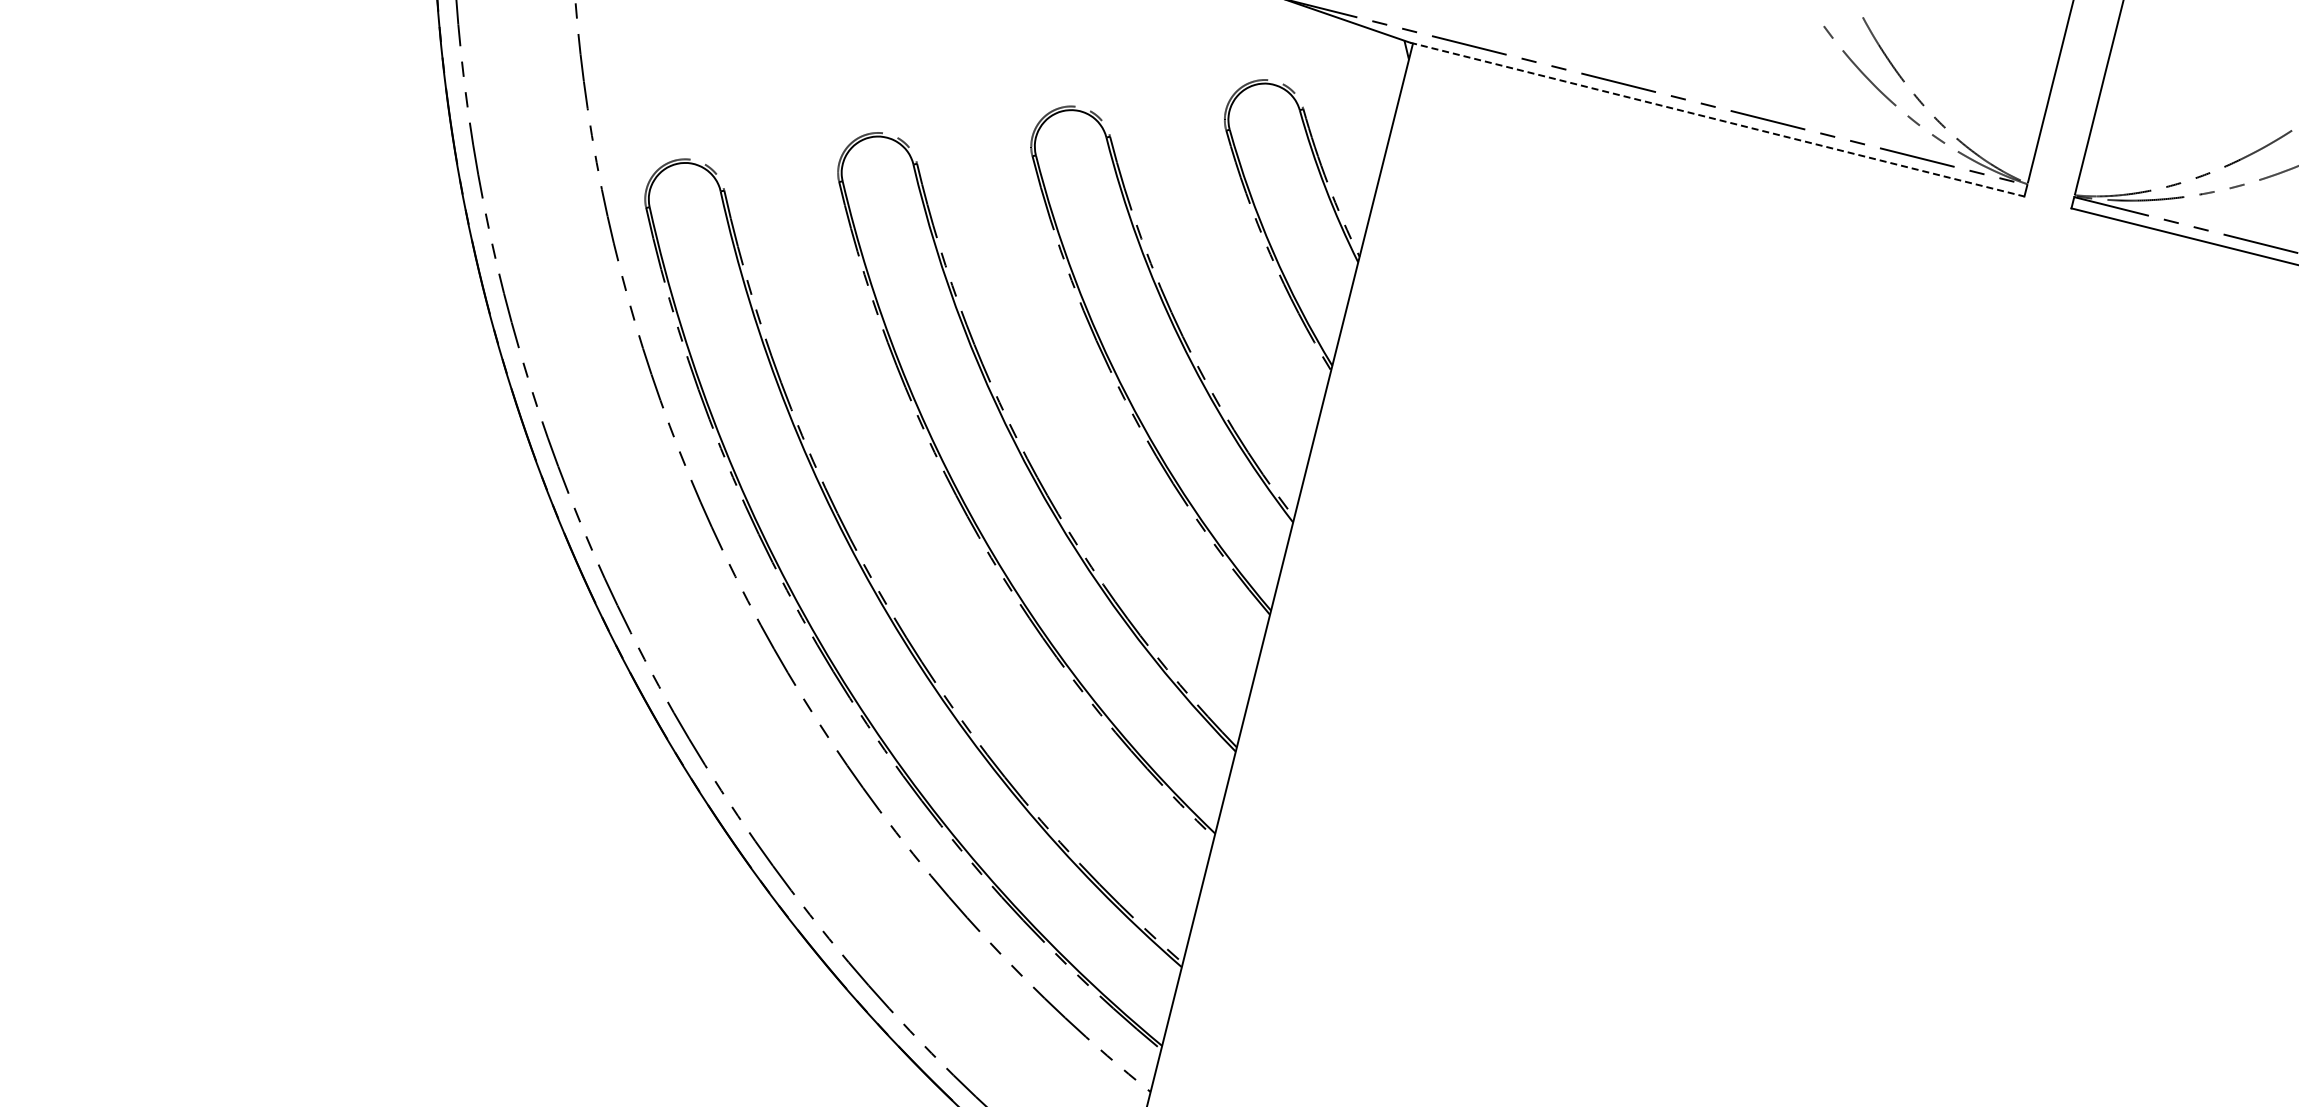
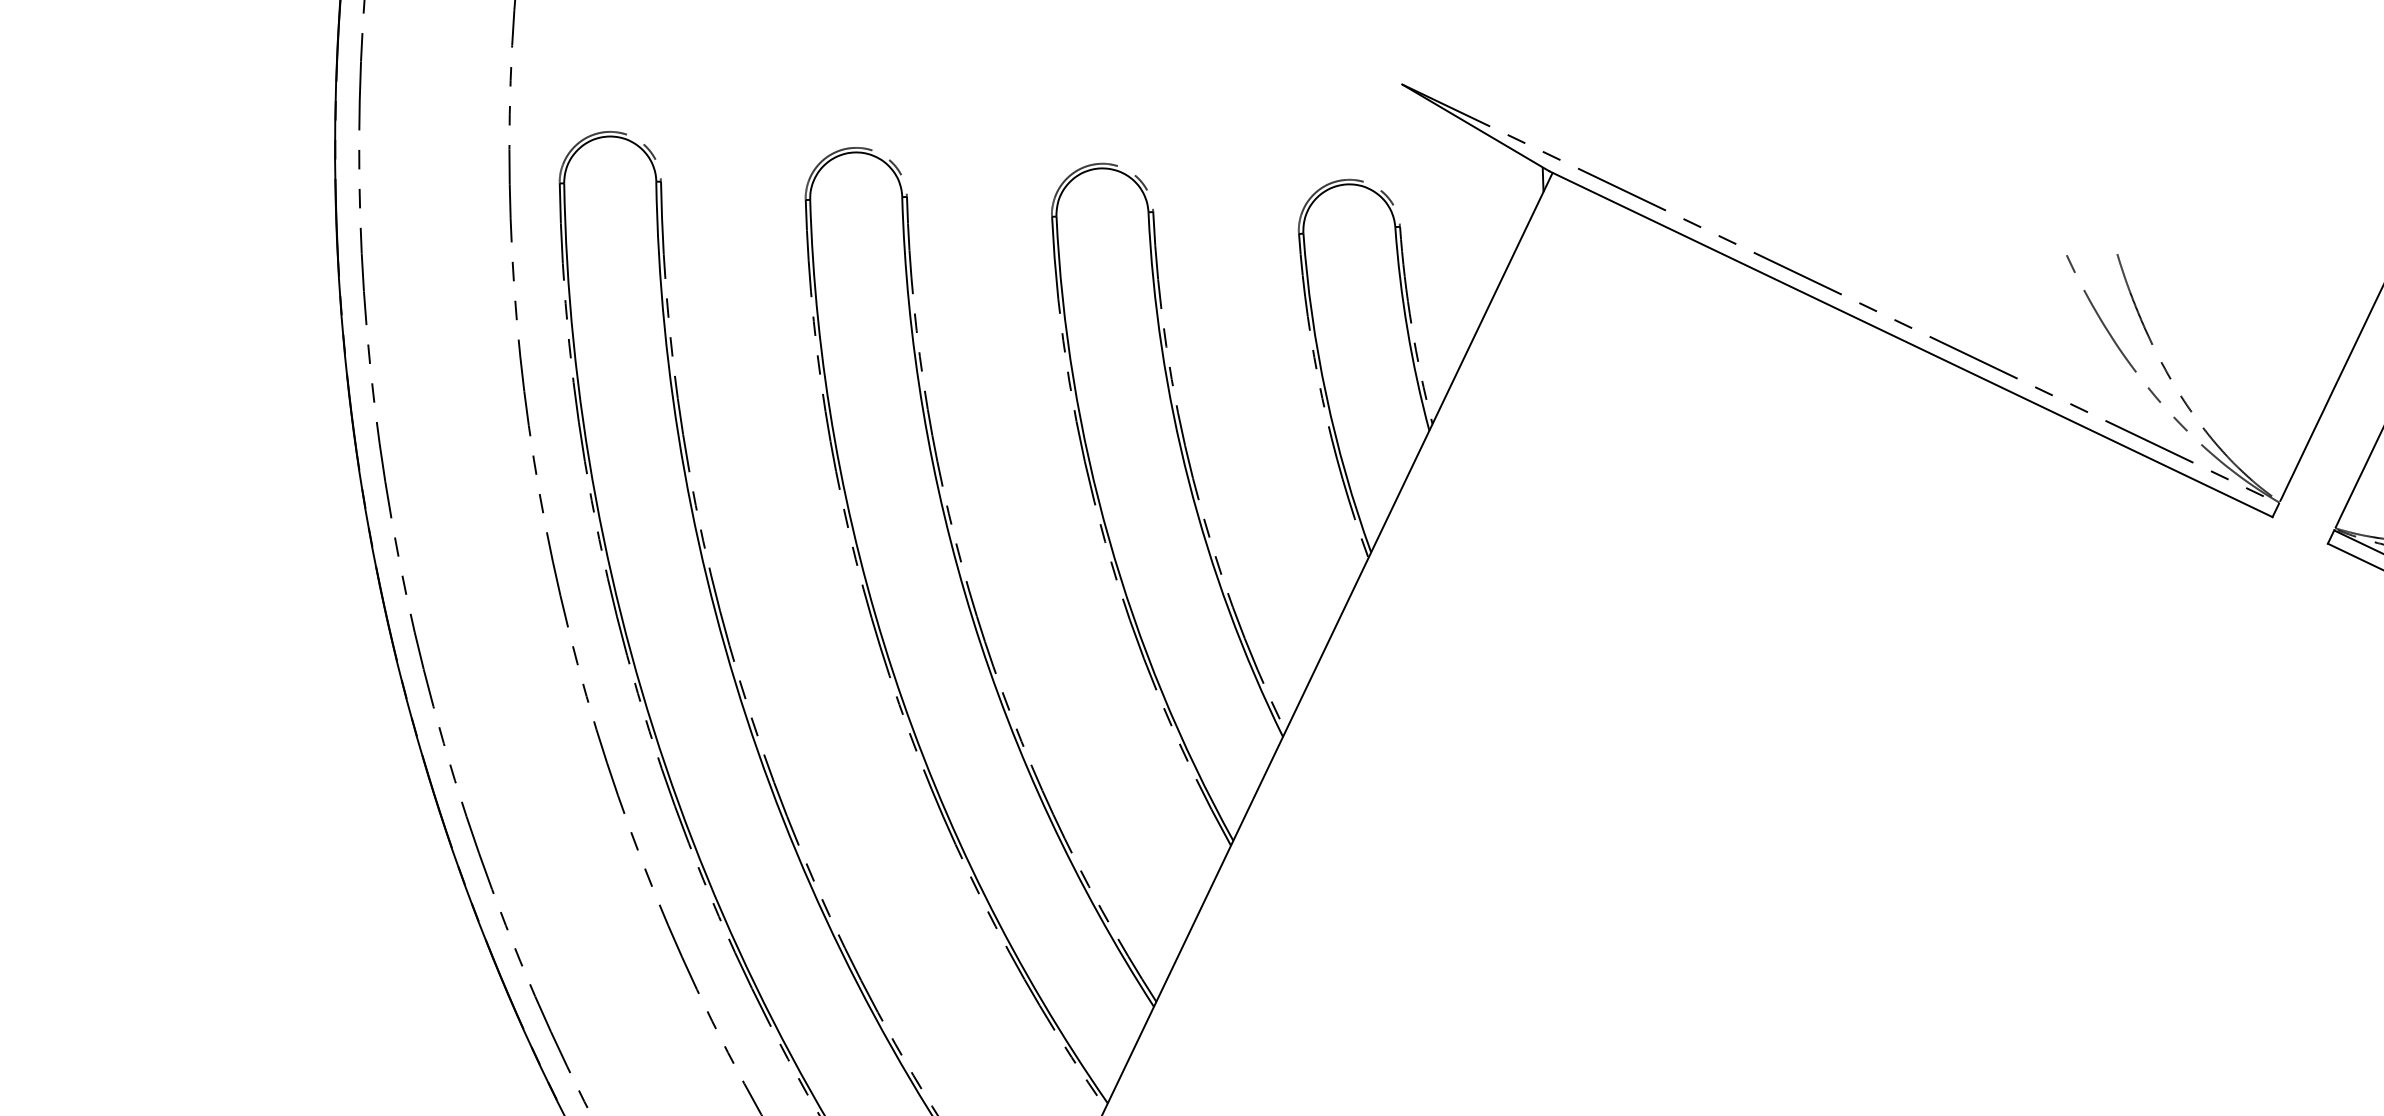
line: (1717, 119) -> (1911, 344), dashed -> solid

